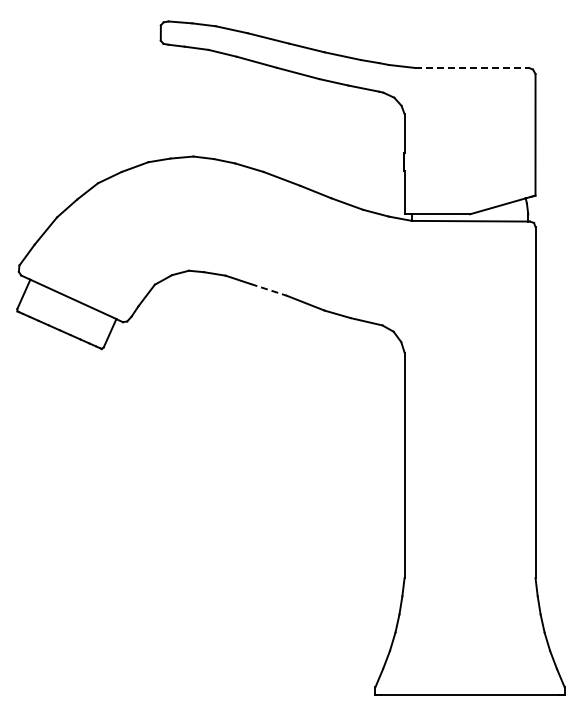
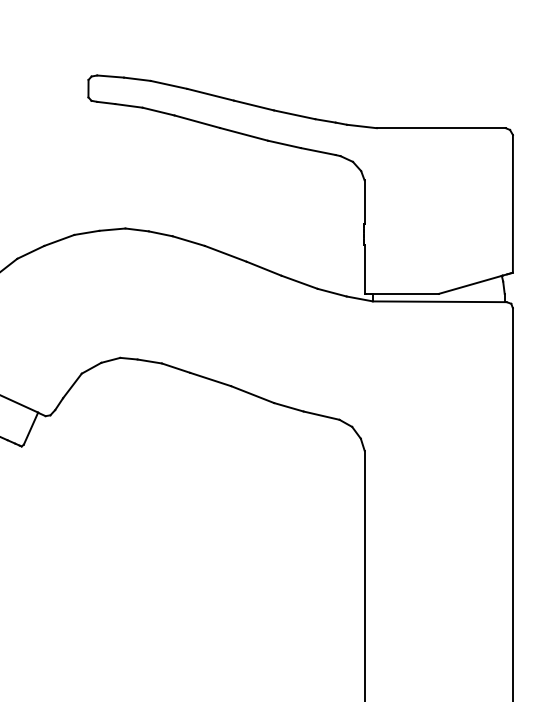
line: (472, 68) -> (441, 128), dashed -> solid
line: (268, 289) -> (210, 379), dashed -> solid

